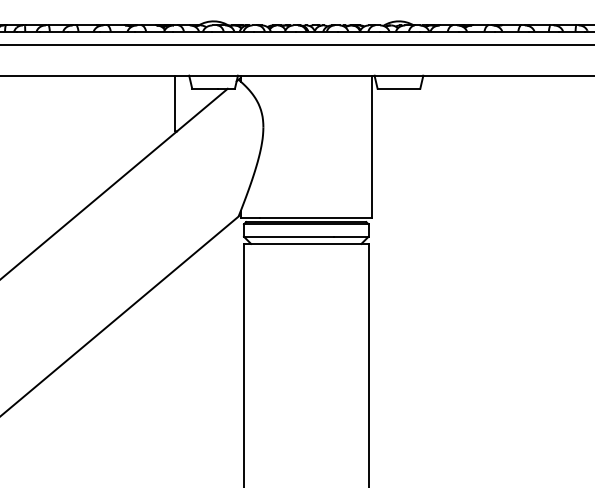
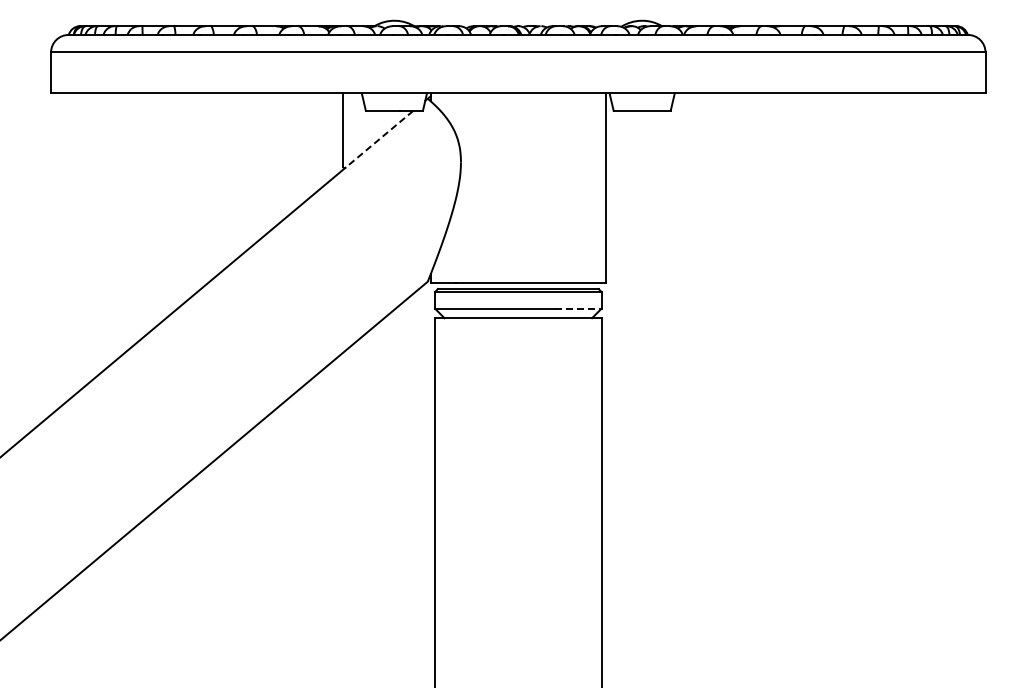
line: (202, 110) -> (379, 139), solid -> dashed
line: (351, 236) -> (578, 308), solid -> dashed

